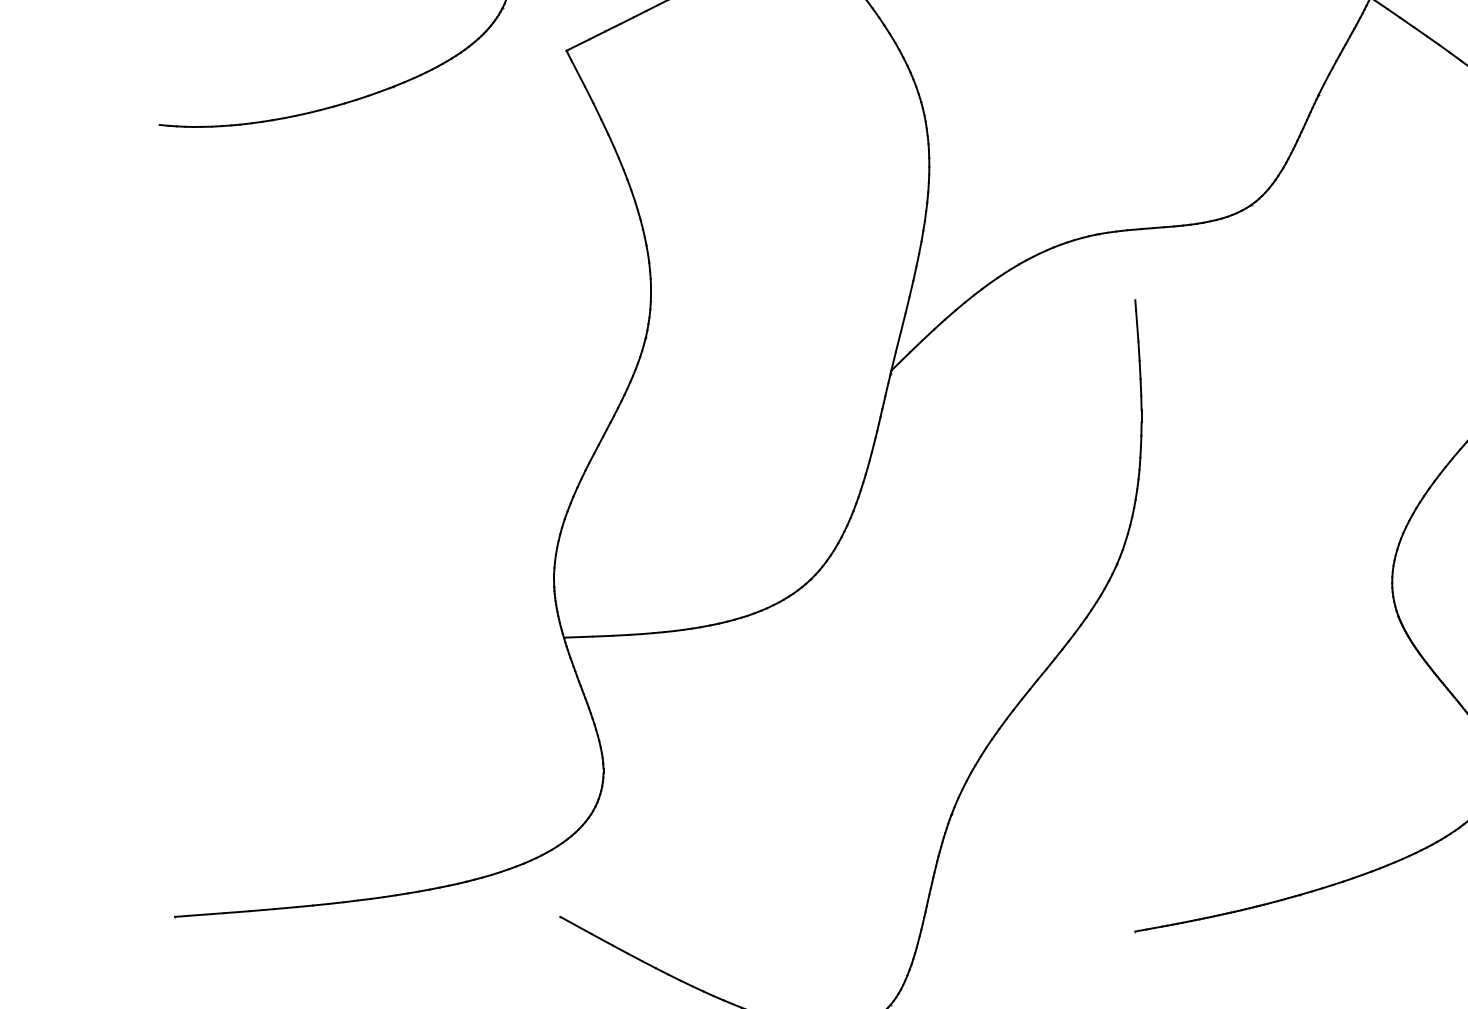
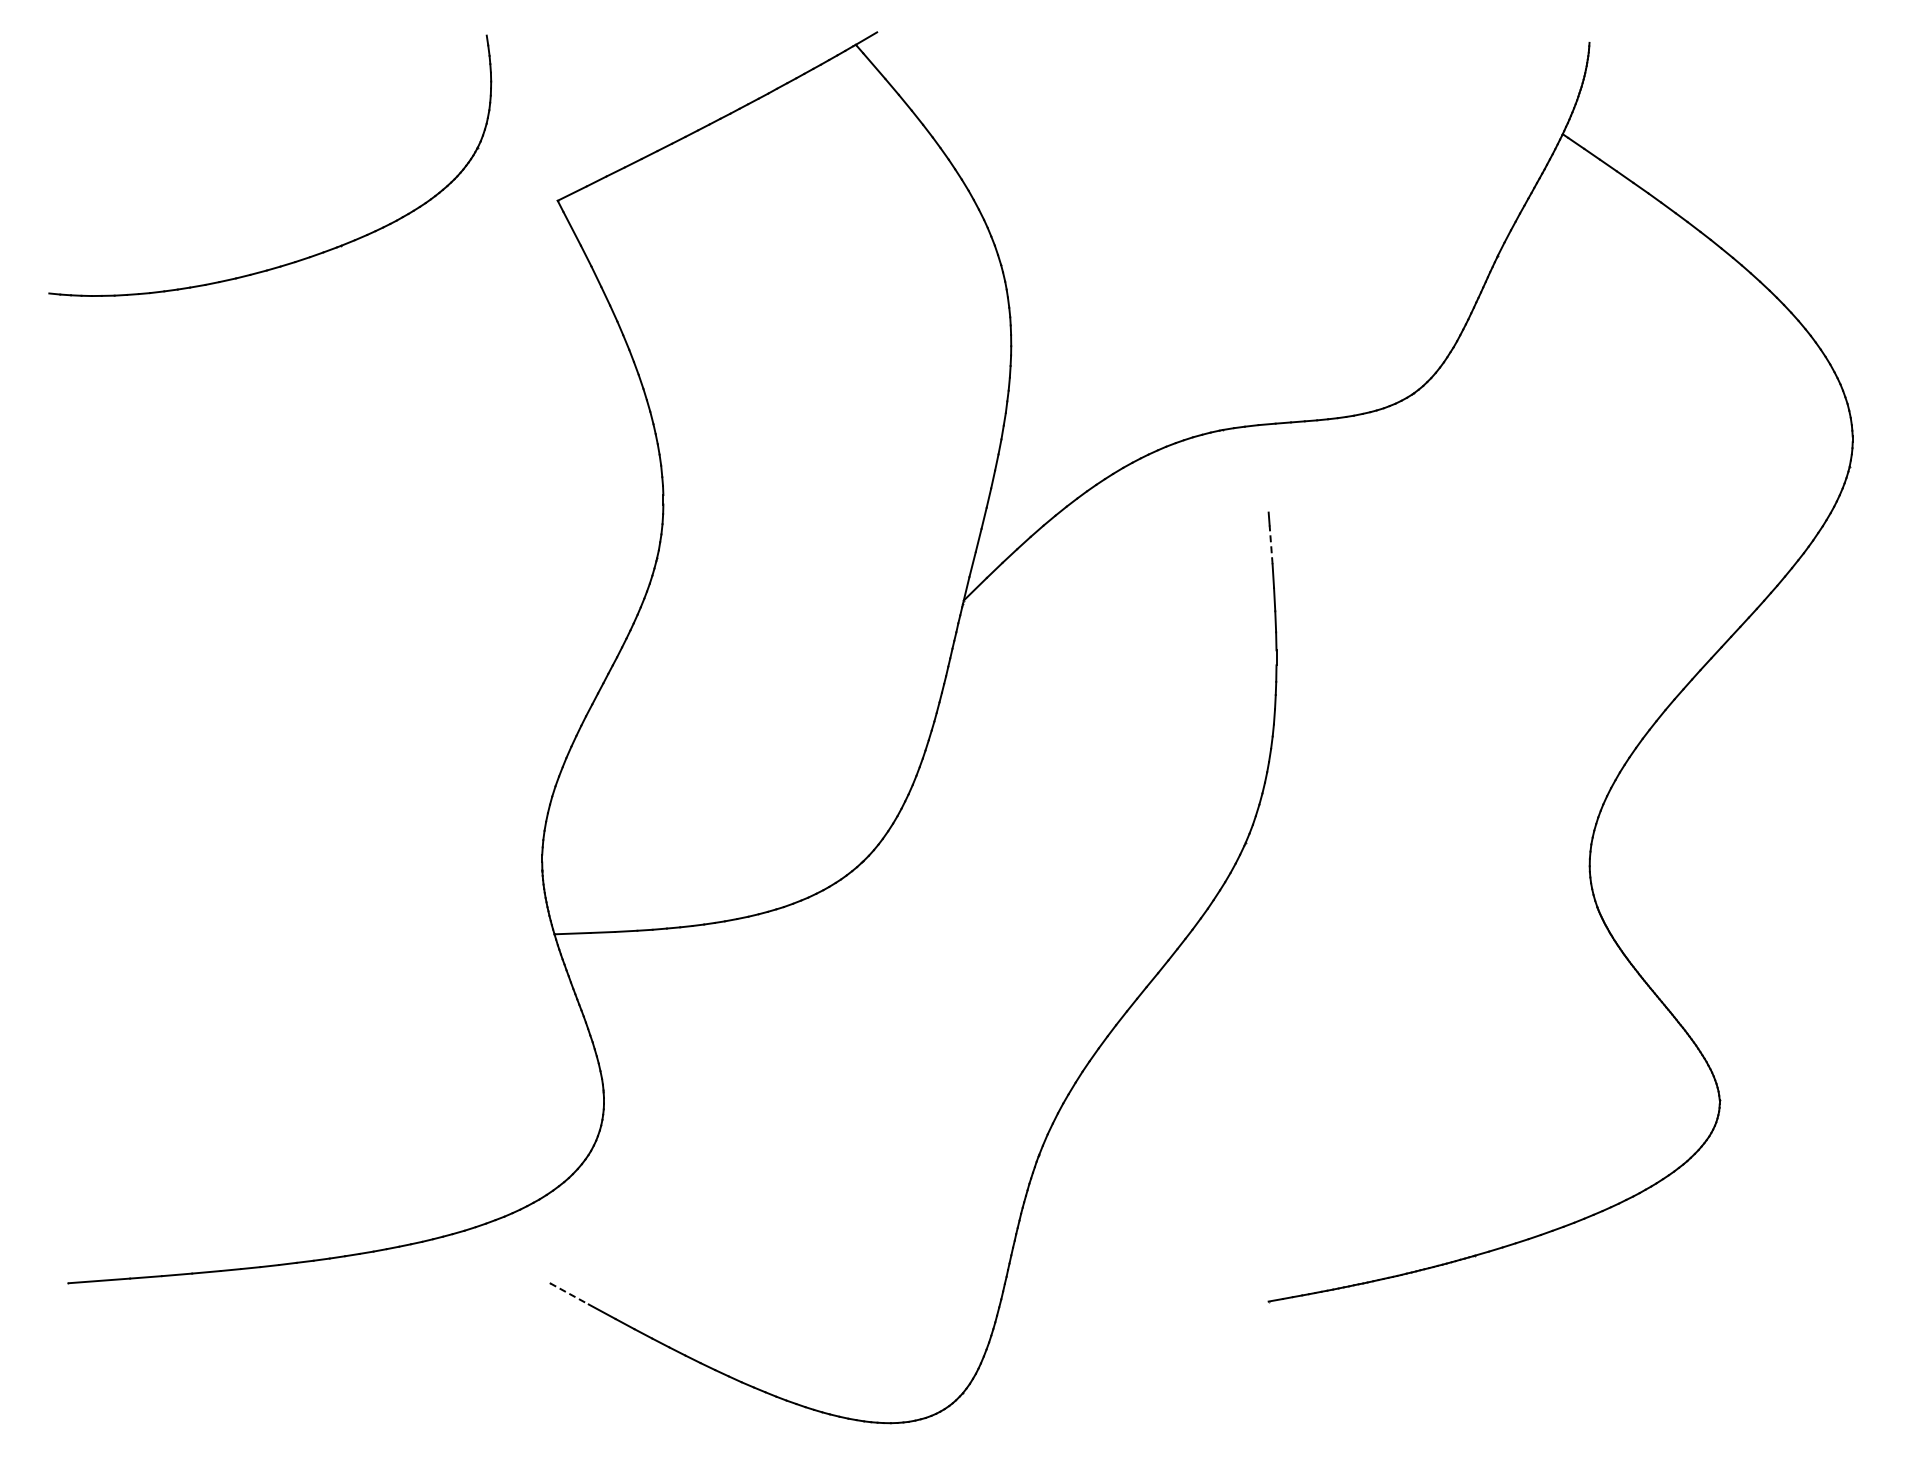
line: (1137, 325) -> (1271, 544), solid -> dashed
line: (575, 925) -> (569, 1294), solid -> dashed

